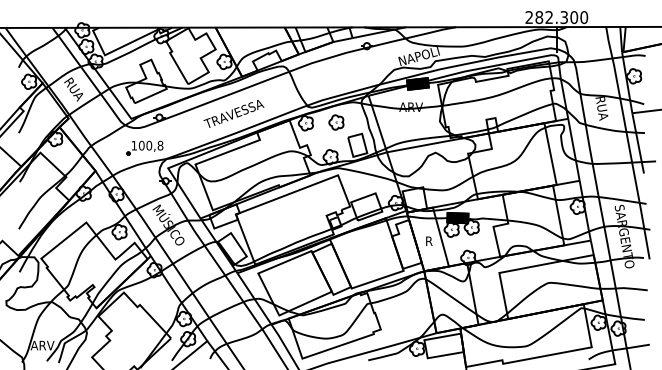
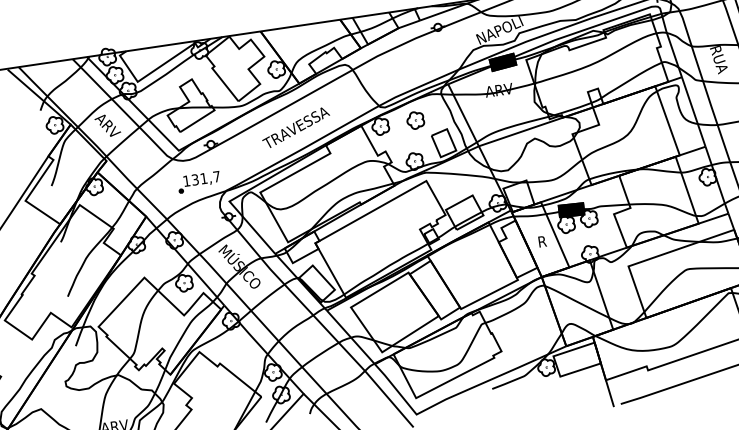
text: (73, 89) -> (107, 126), RUA -> ARV
text: (150, 145) -> (205, 178), 100,8 -> 131,7

